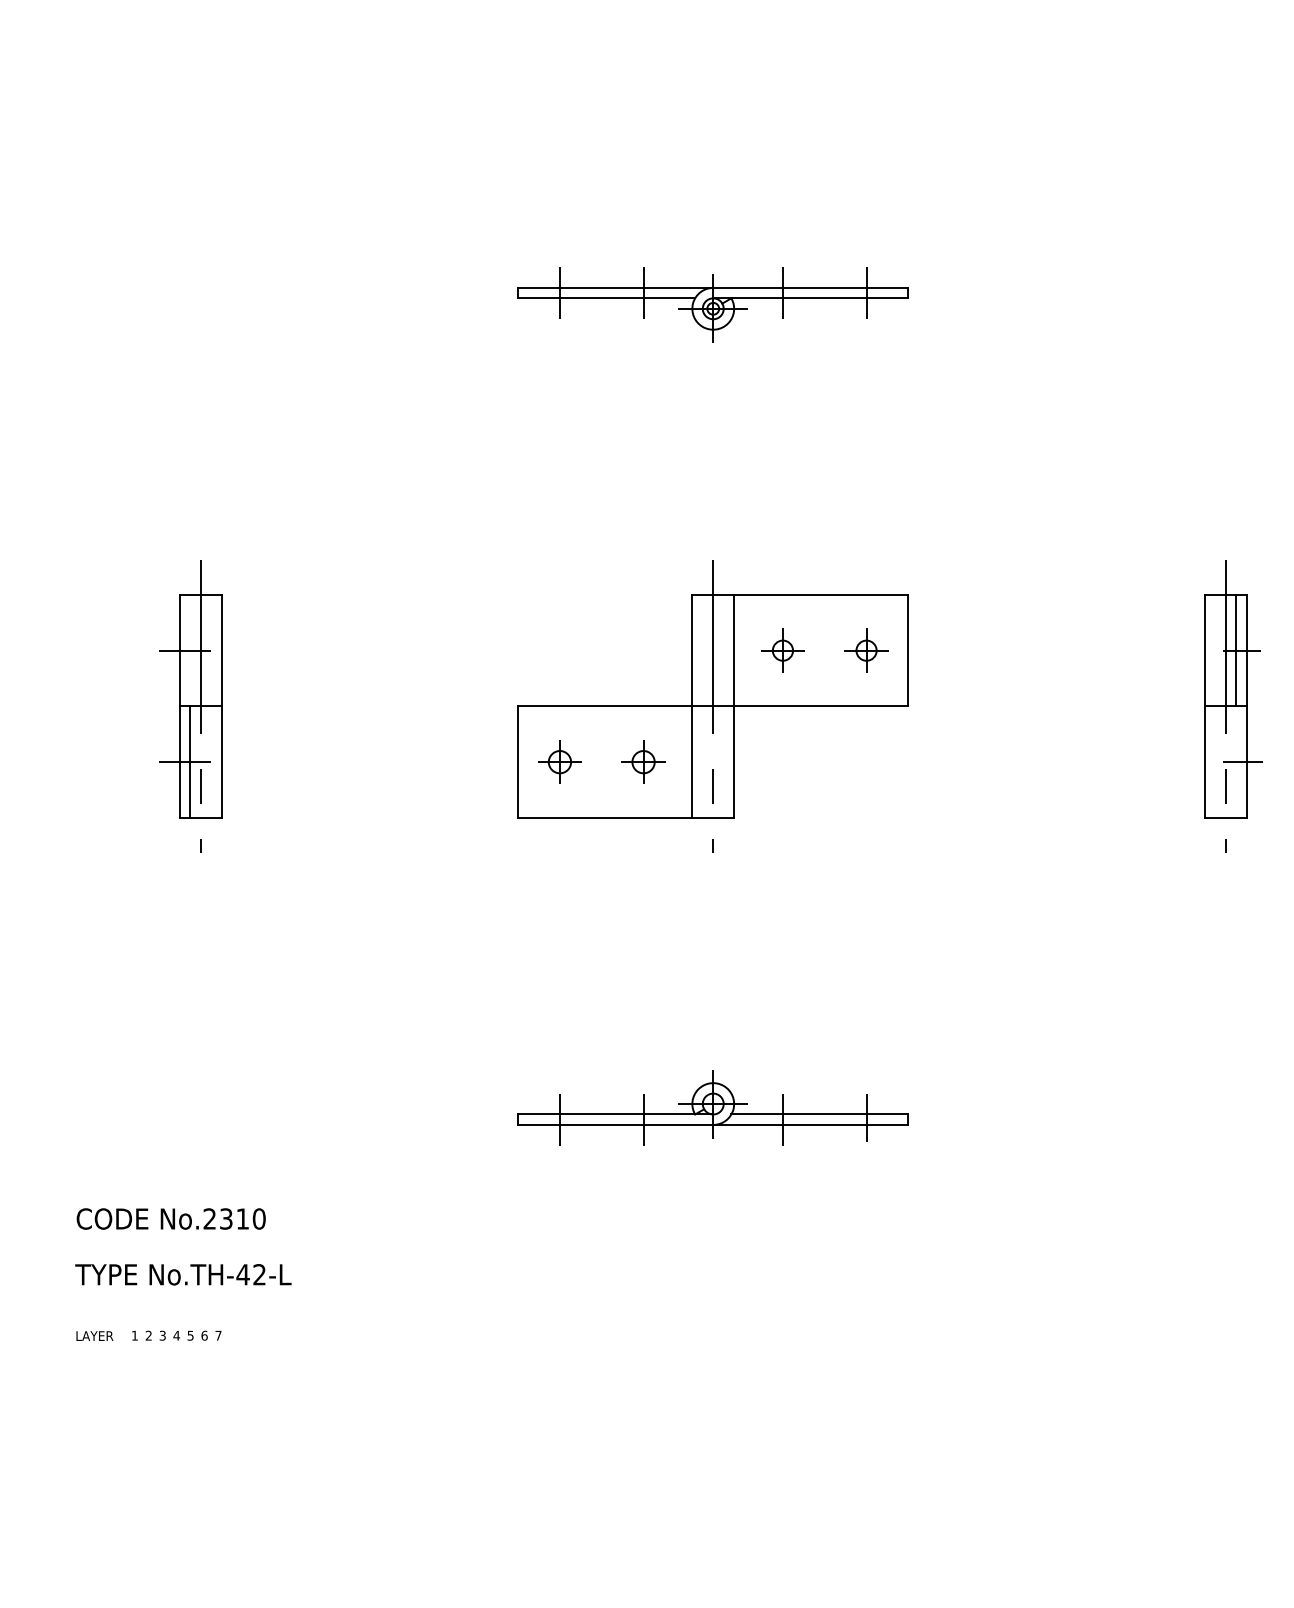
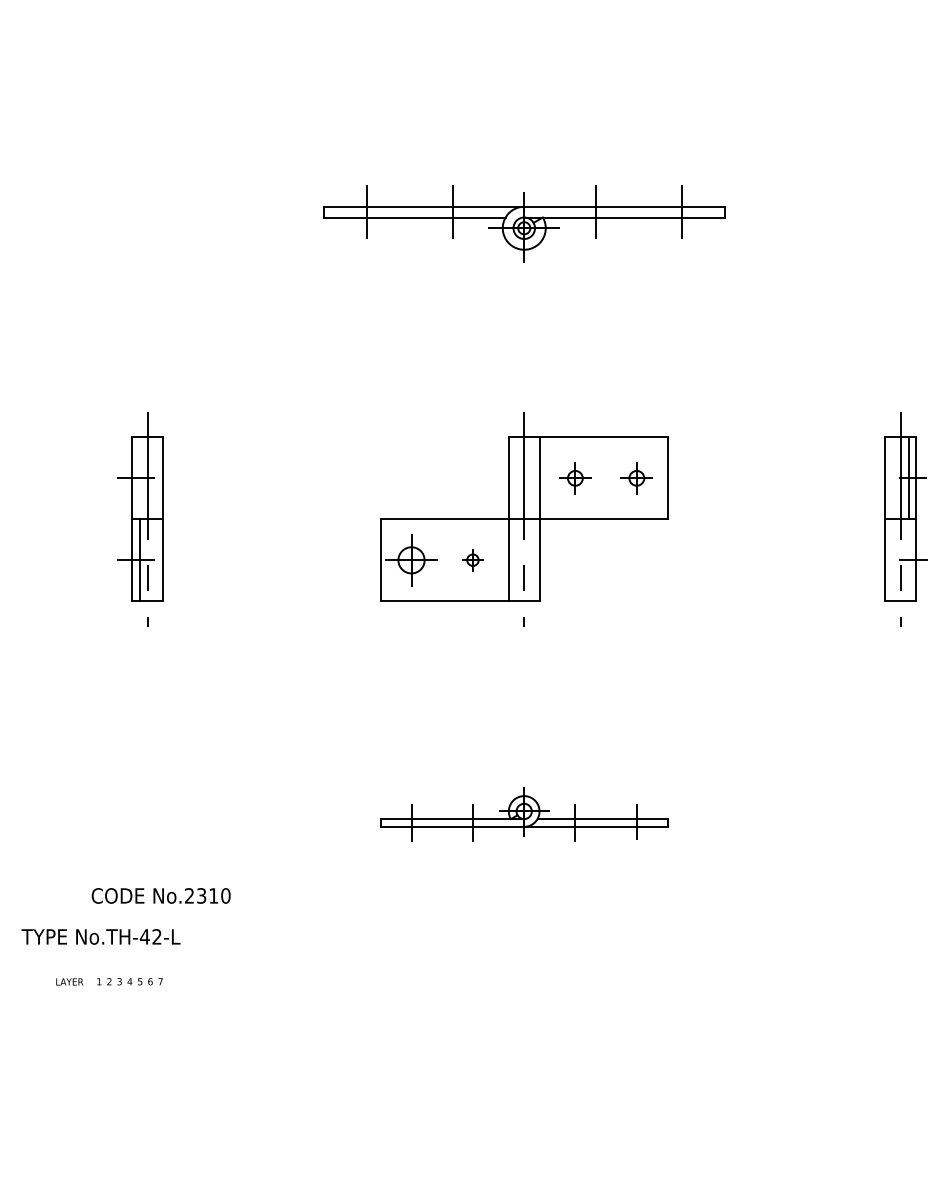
part: (712, 304) -> (523, 223), size x1.4
part: (559, 761) -> (411, 559), size x1.6
part: (643, 761) -> (472, 559), size x0.7
text: (170, 1218) -> (160, 895), moved
text: (183, 1274) -> (101, 936), moved

